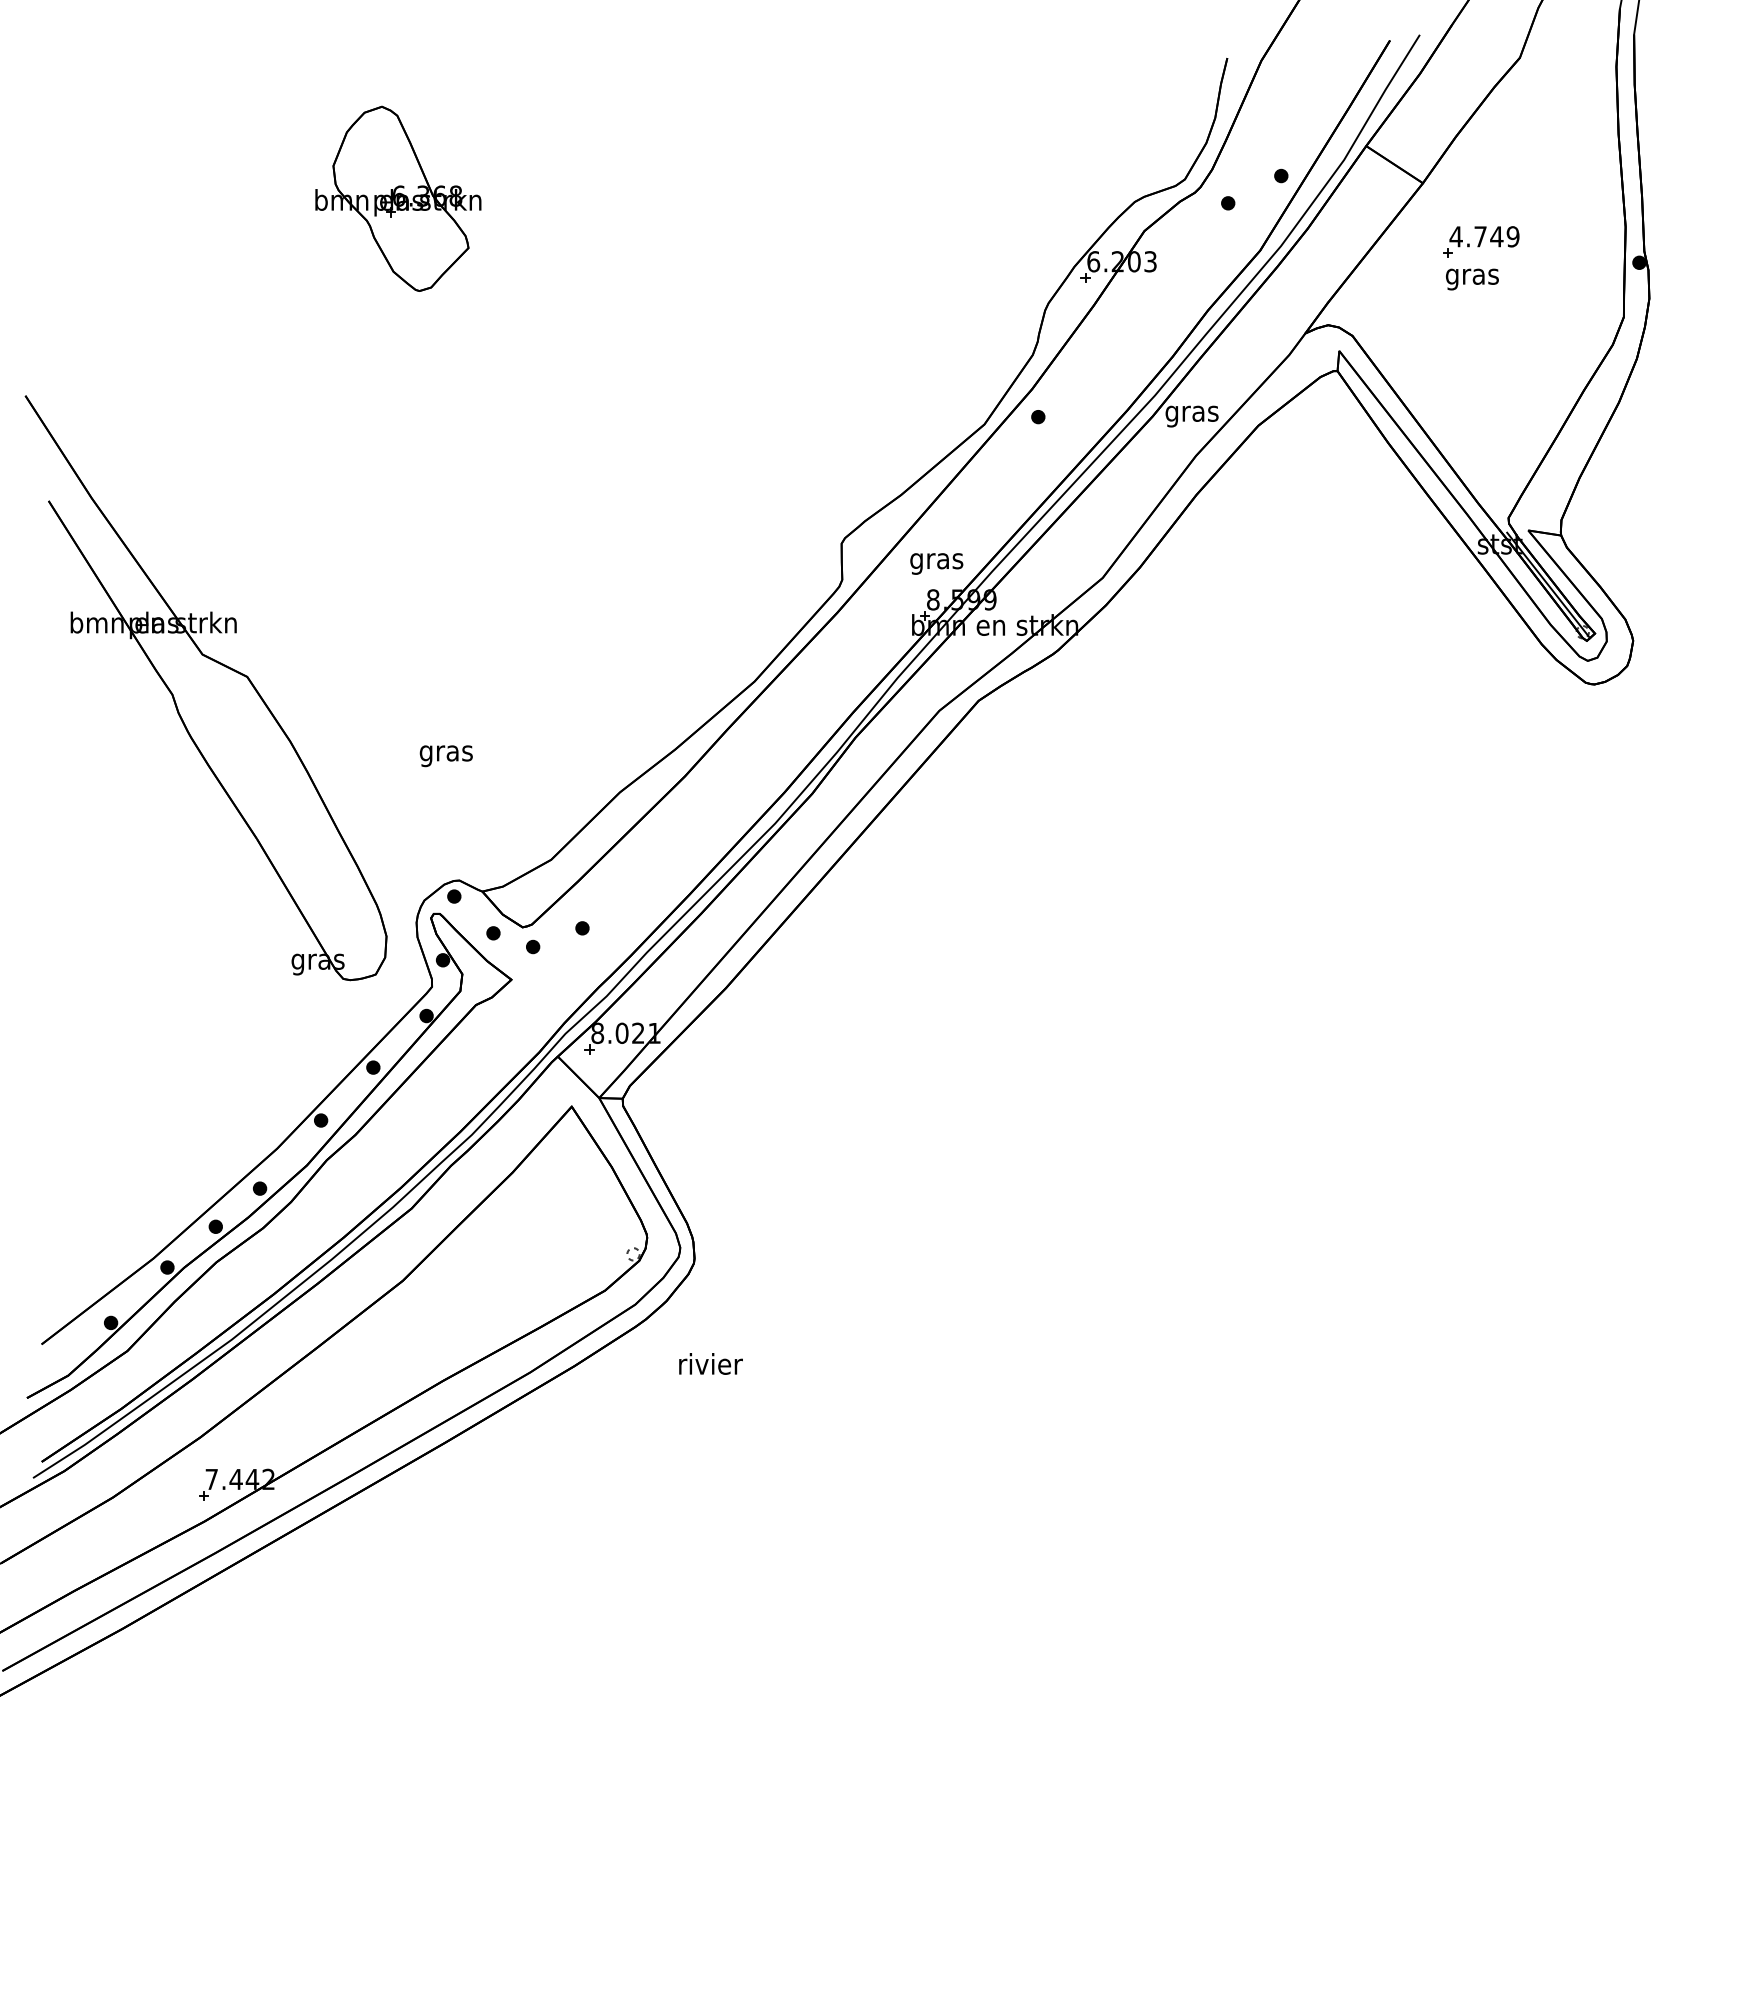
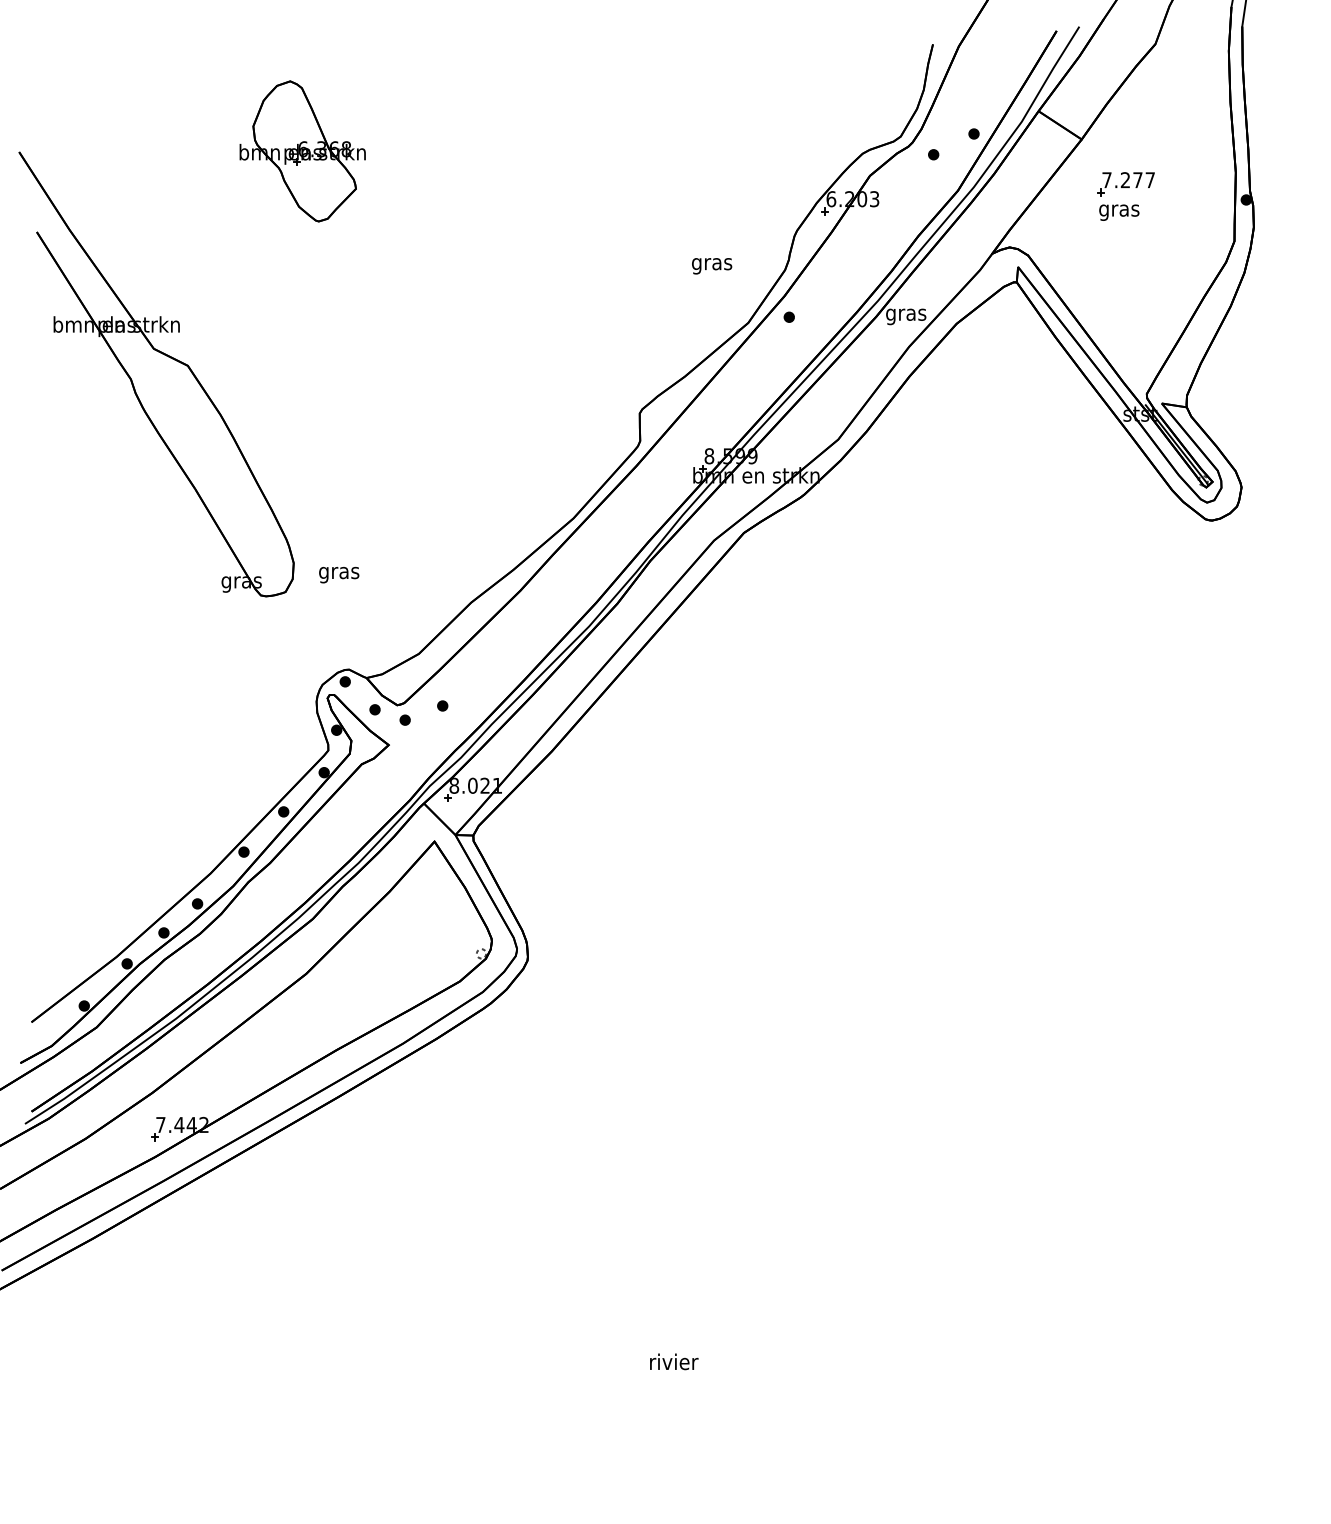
text: (1484, 236) -> (1128, 179), 4.749 -> 7.277
text: (936, 563) -> (711, 265), moved
part: (217, 663) -> (165, 355), moved
text: (710, 1363) -> (673, 1361), moved

